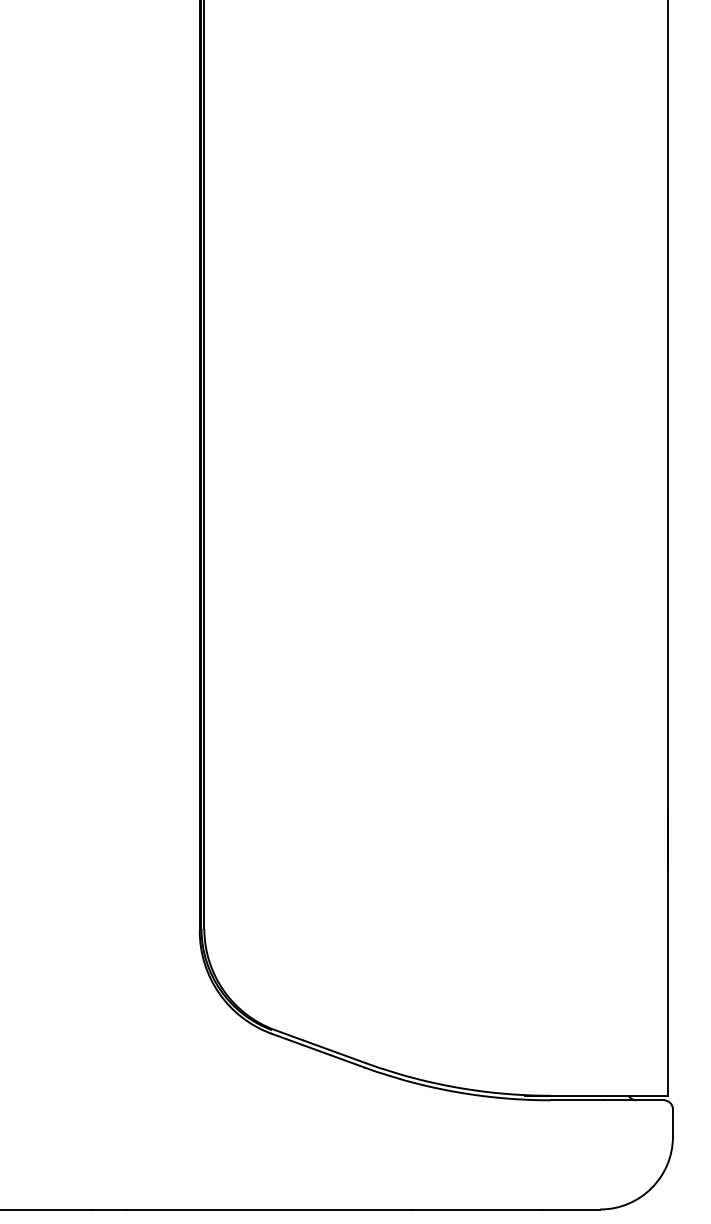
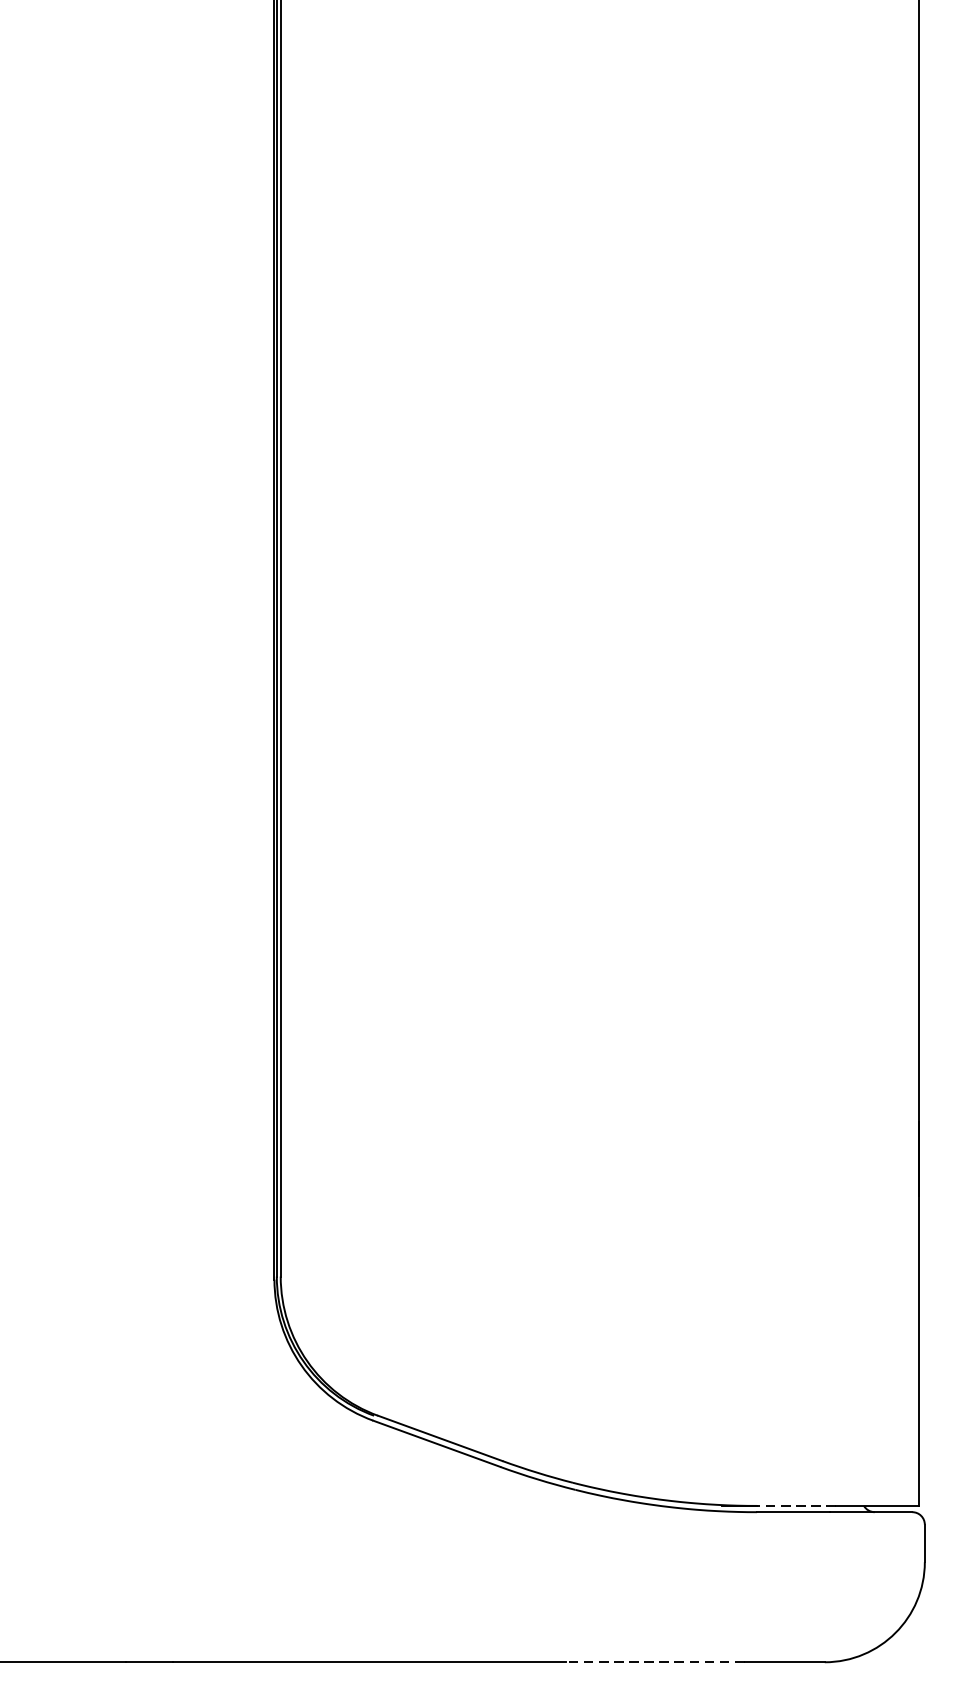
line: (579, 1095) -> (796, 1505), solid -> dashed
line: (476, 1209) -> (654, 1662), solid -> dashed

